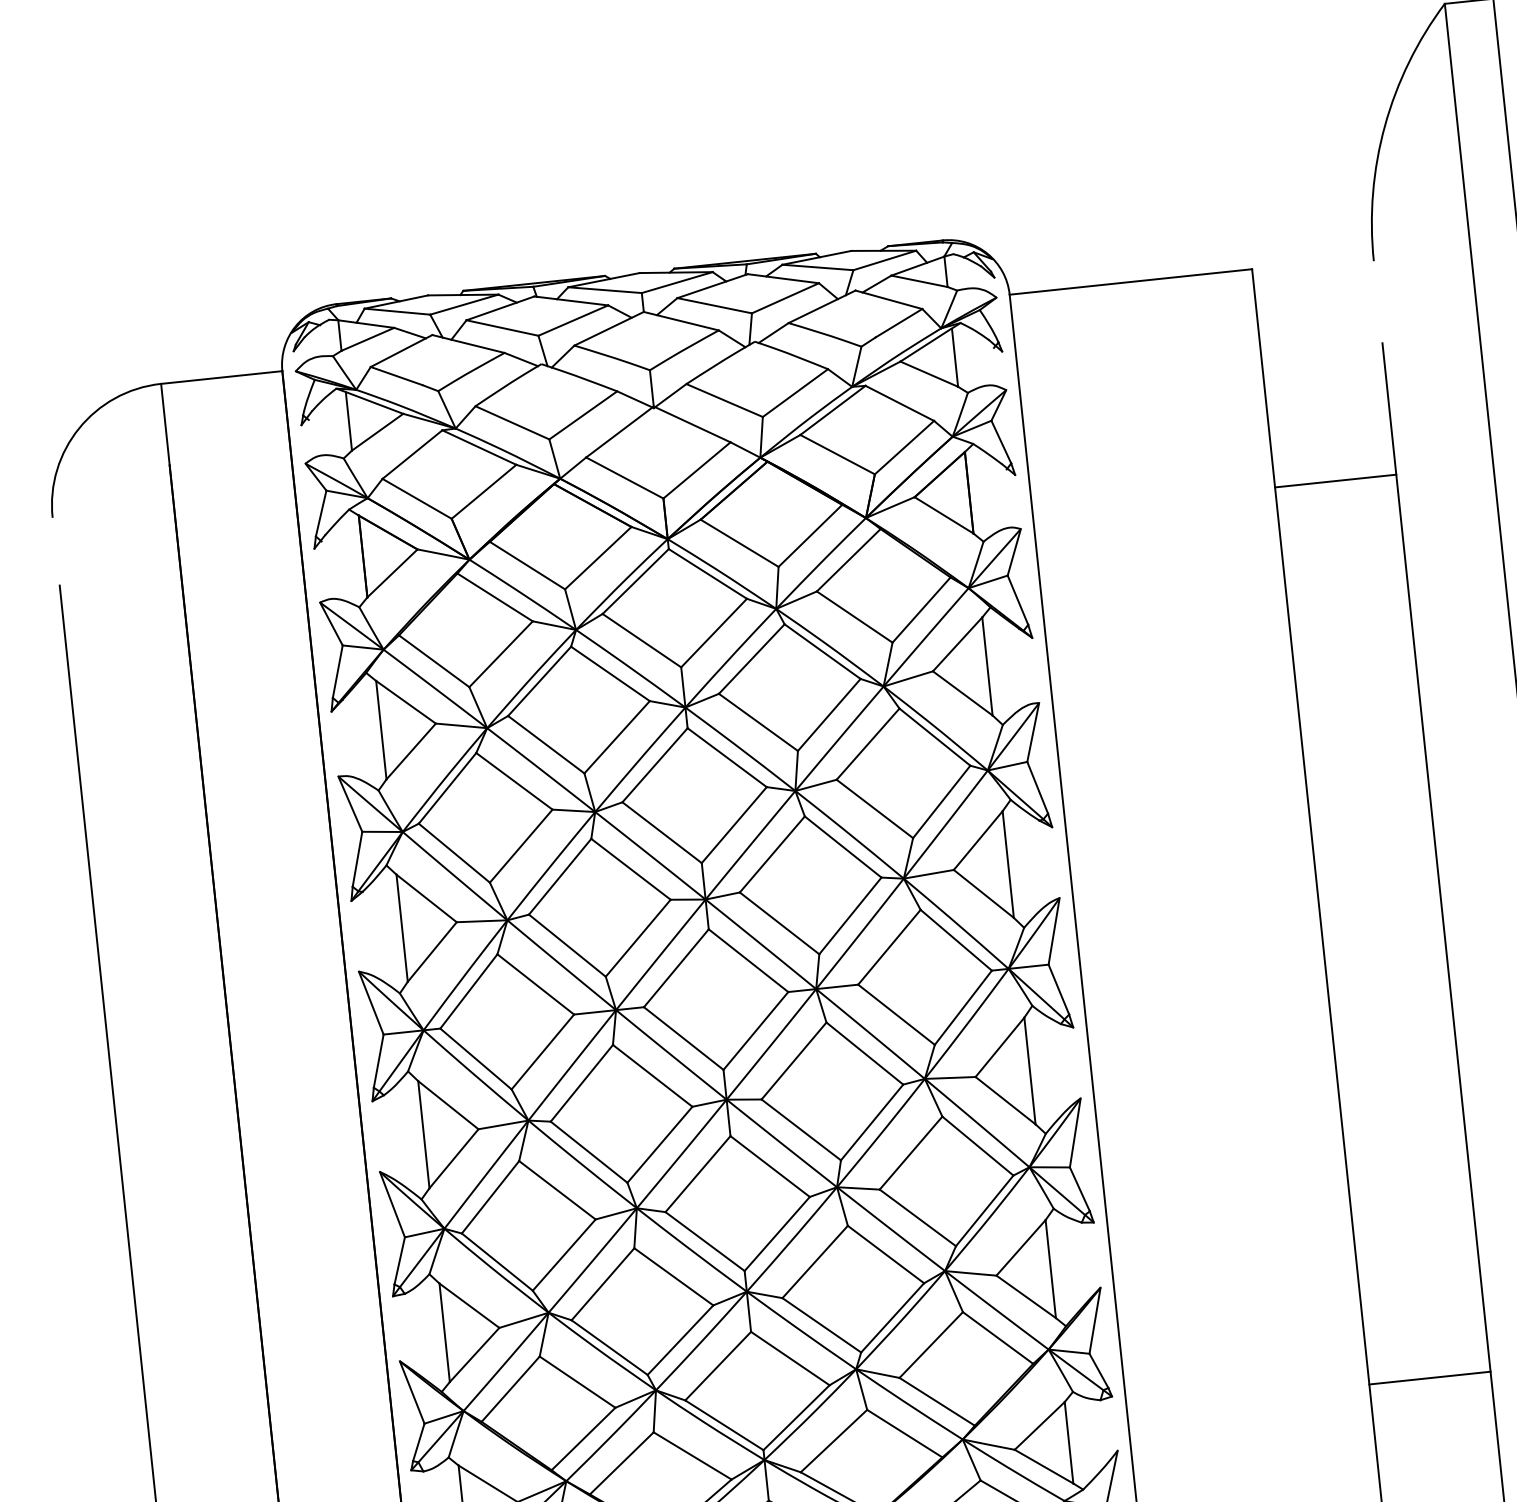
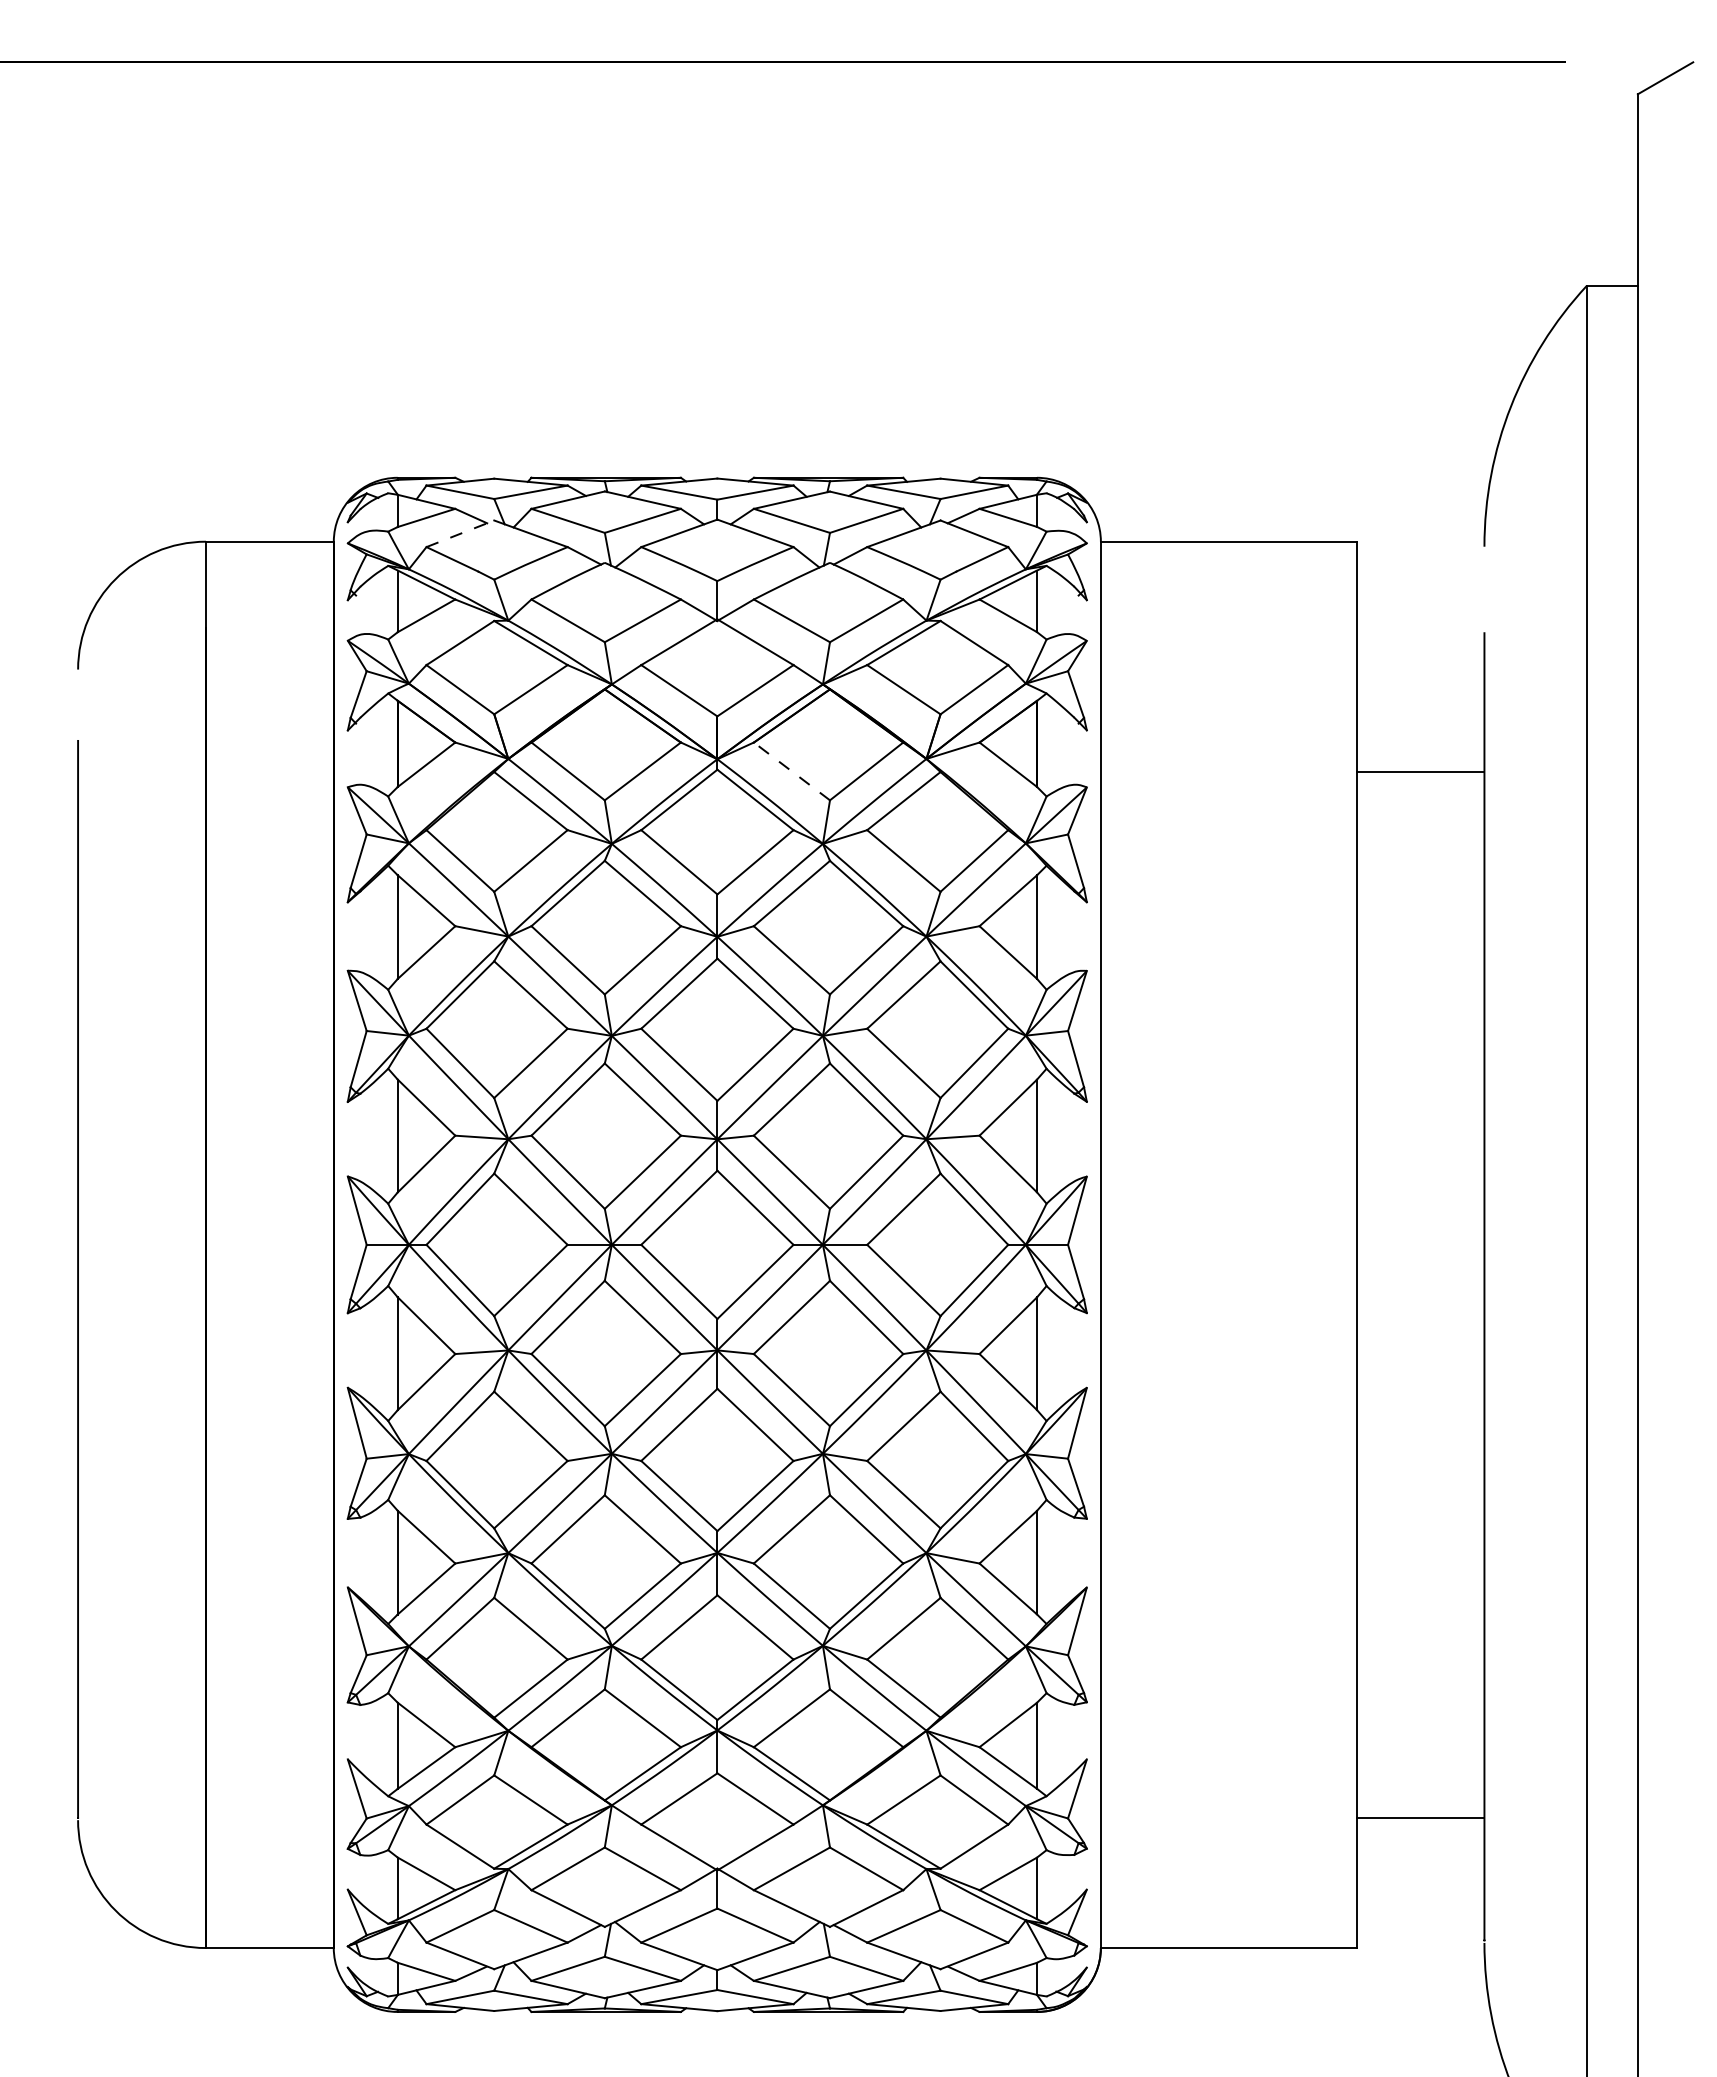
line: (401, 350) -> (460, 533), solid -> dashed
line: (739, 543) -> (791, 771), solid -> dashed
line: (1429, 1377) -> (1420, 1817), moved

